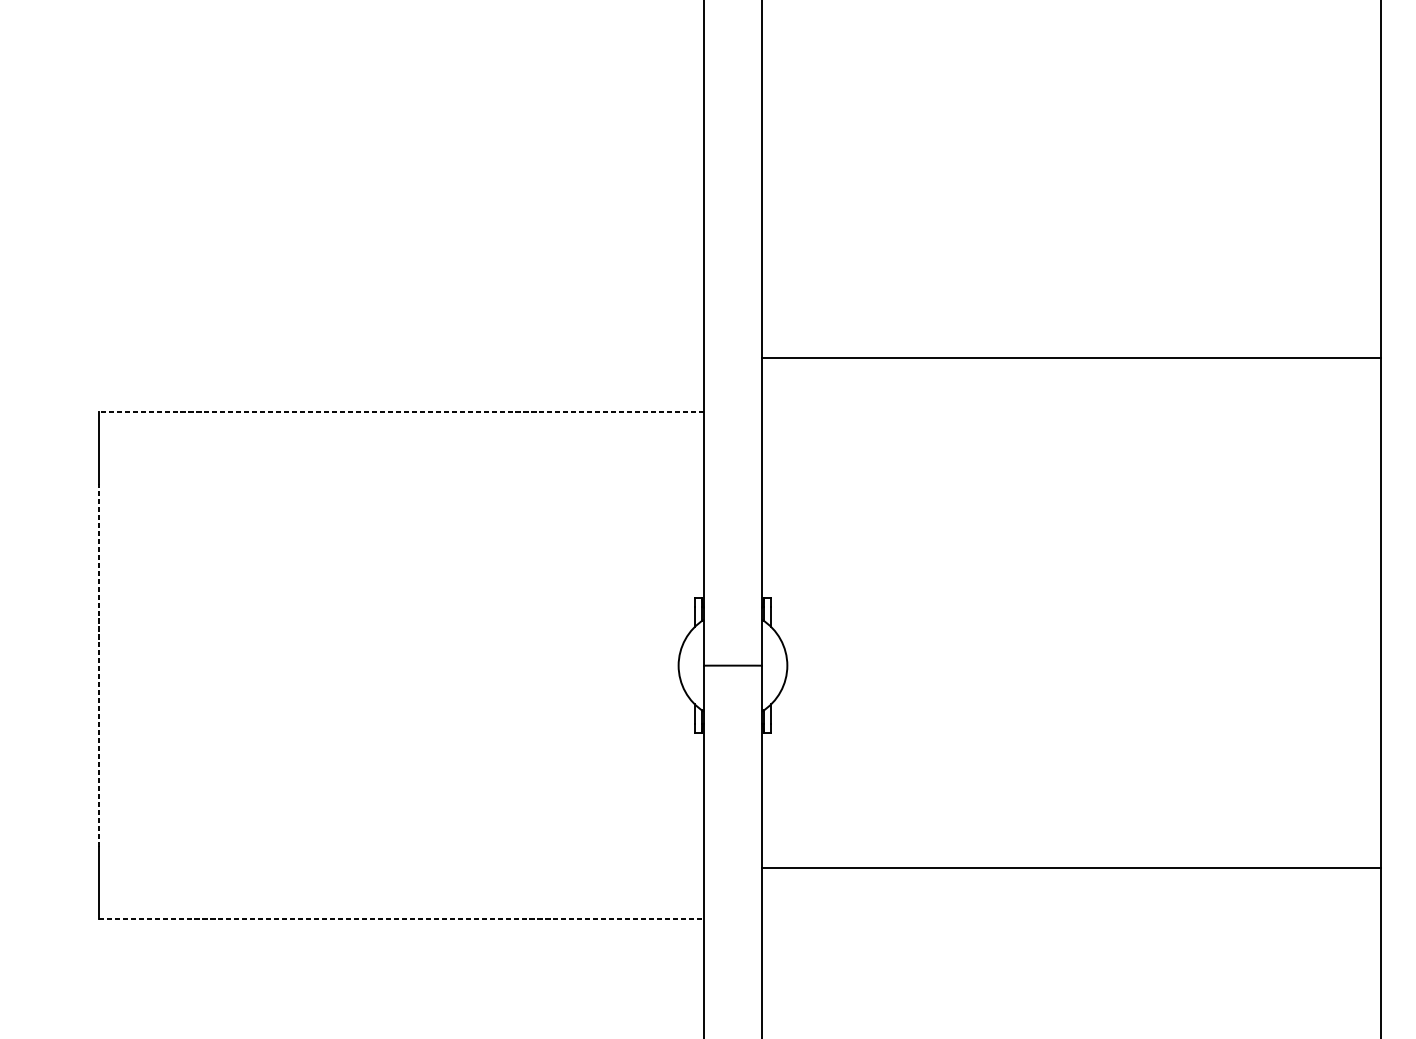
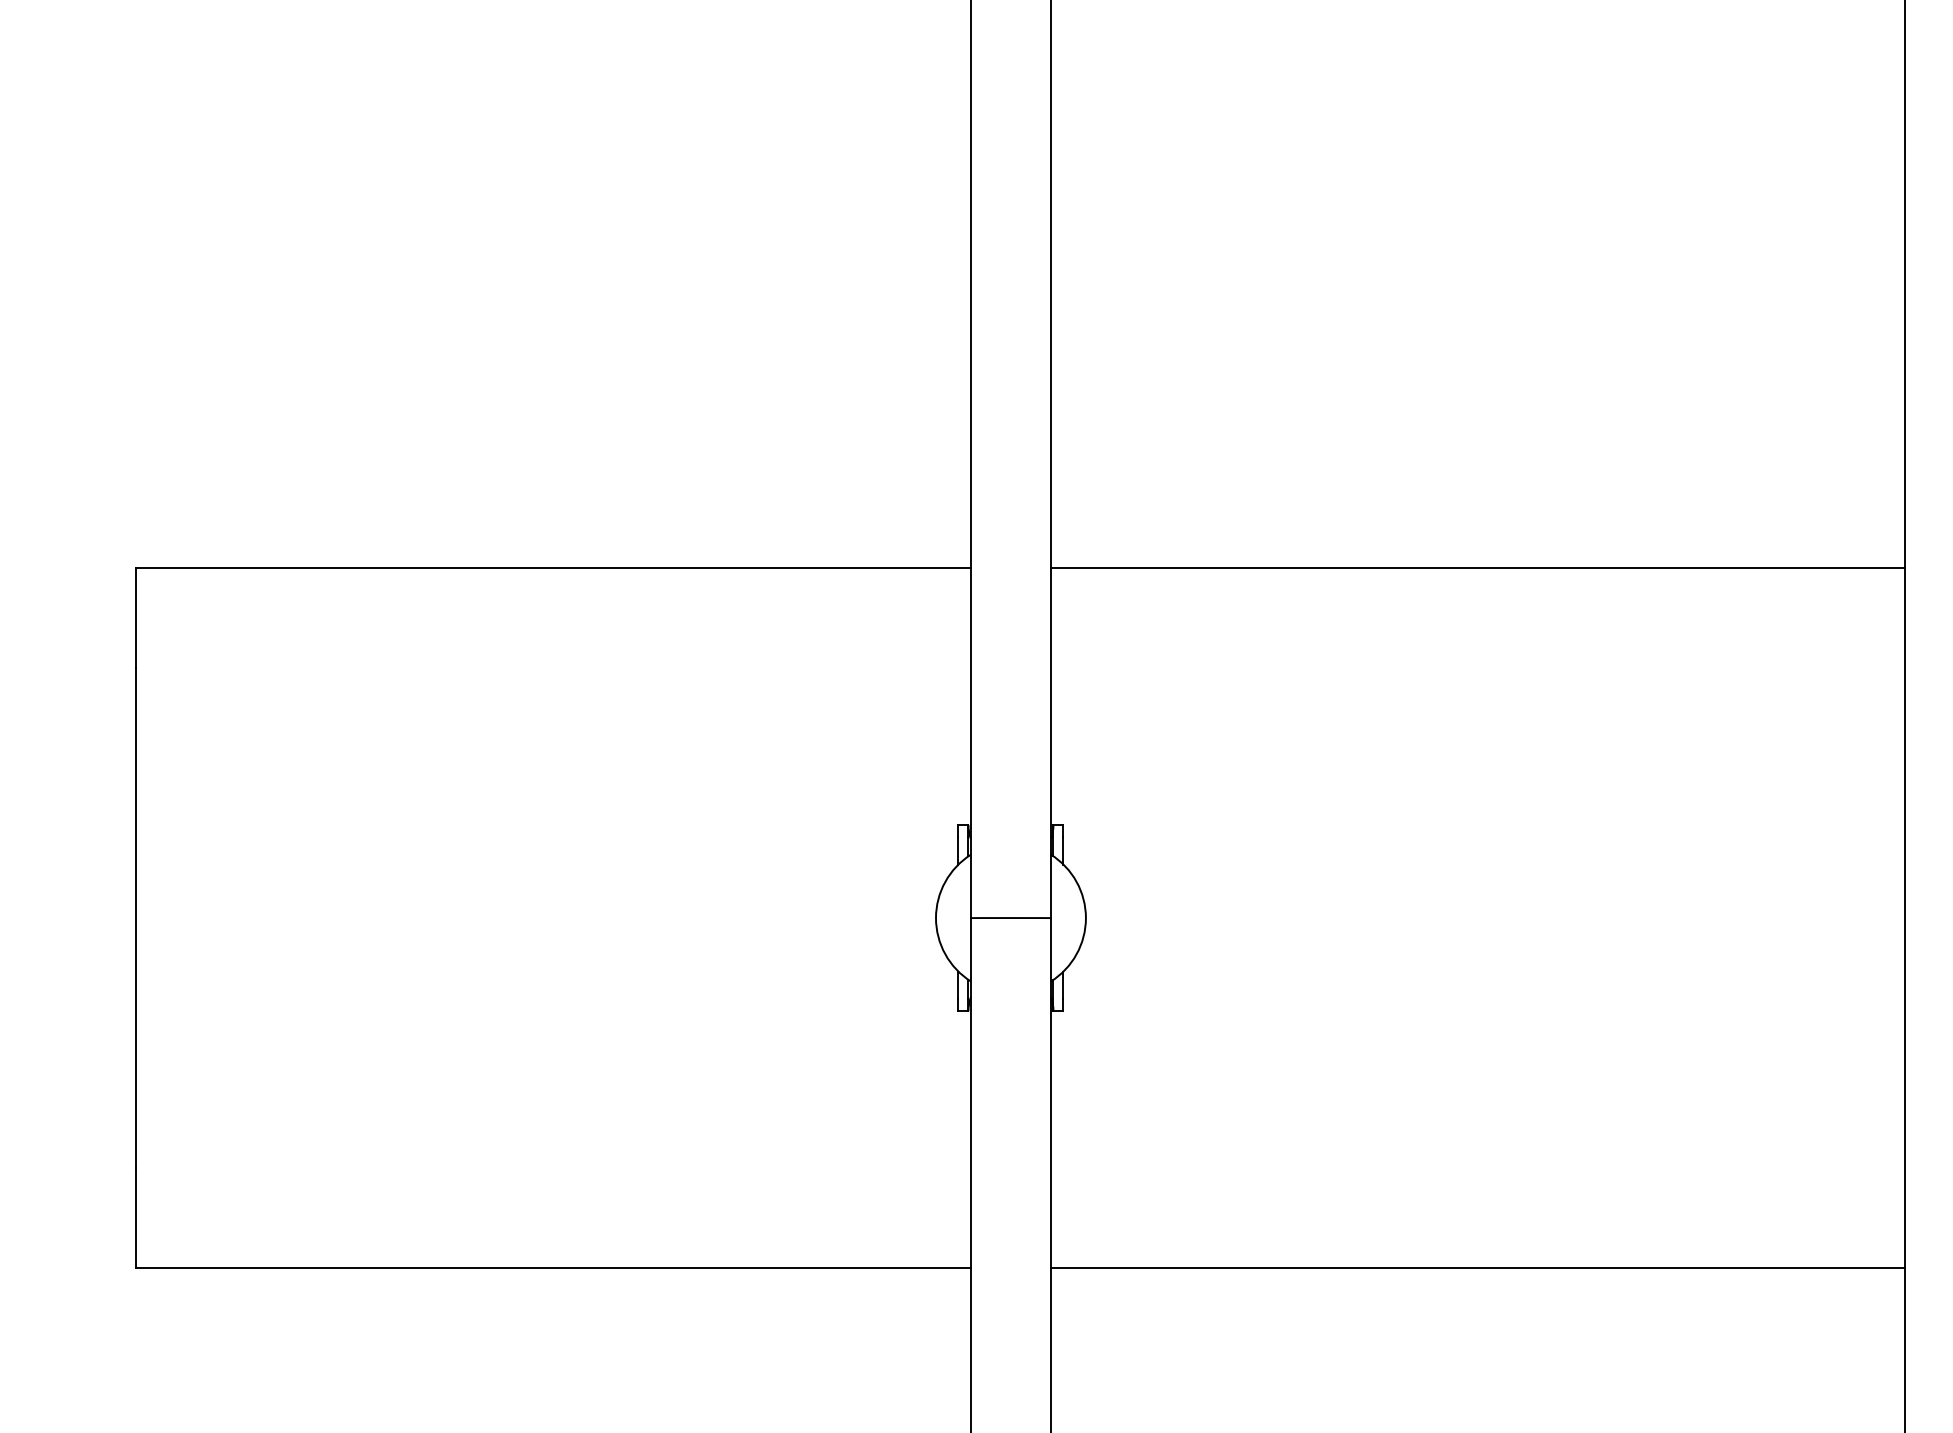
line: (1071, 357) -> (1477, 568), moved
line: (401, 412) -> (553, 568), dashed -> solid
line: (98, 665) -> (136, 918), dashed -> solid
line: (1071, 867) -> (1477, 1267), moved
line: (402, 919) -> (554, 1267), dashed -> solid

